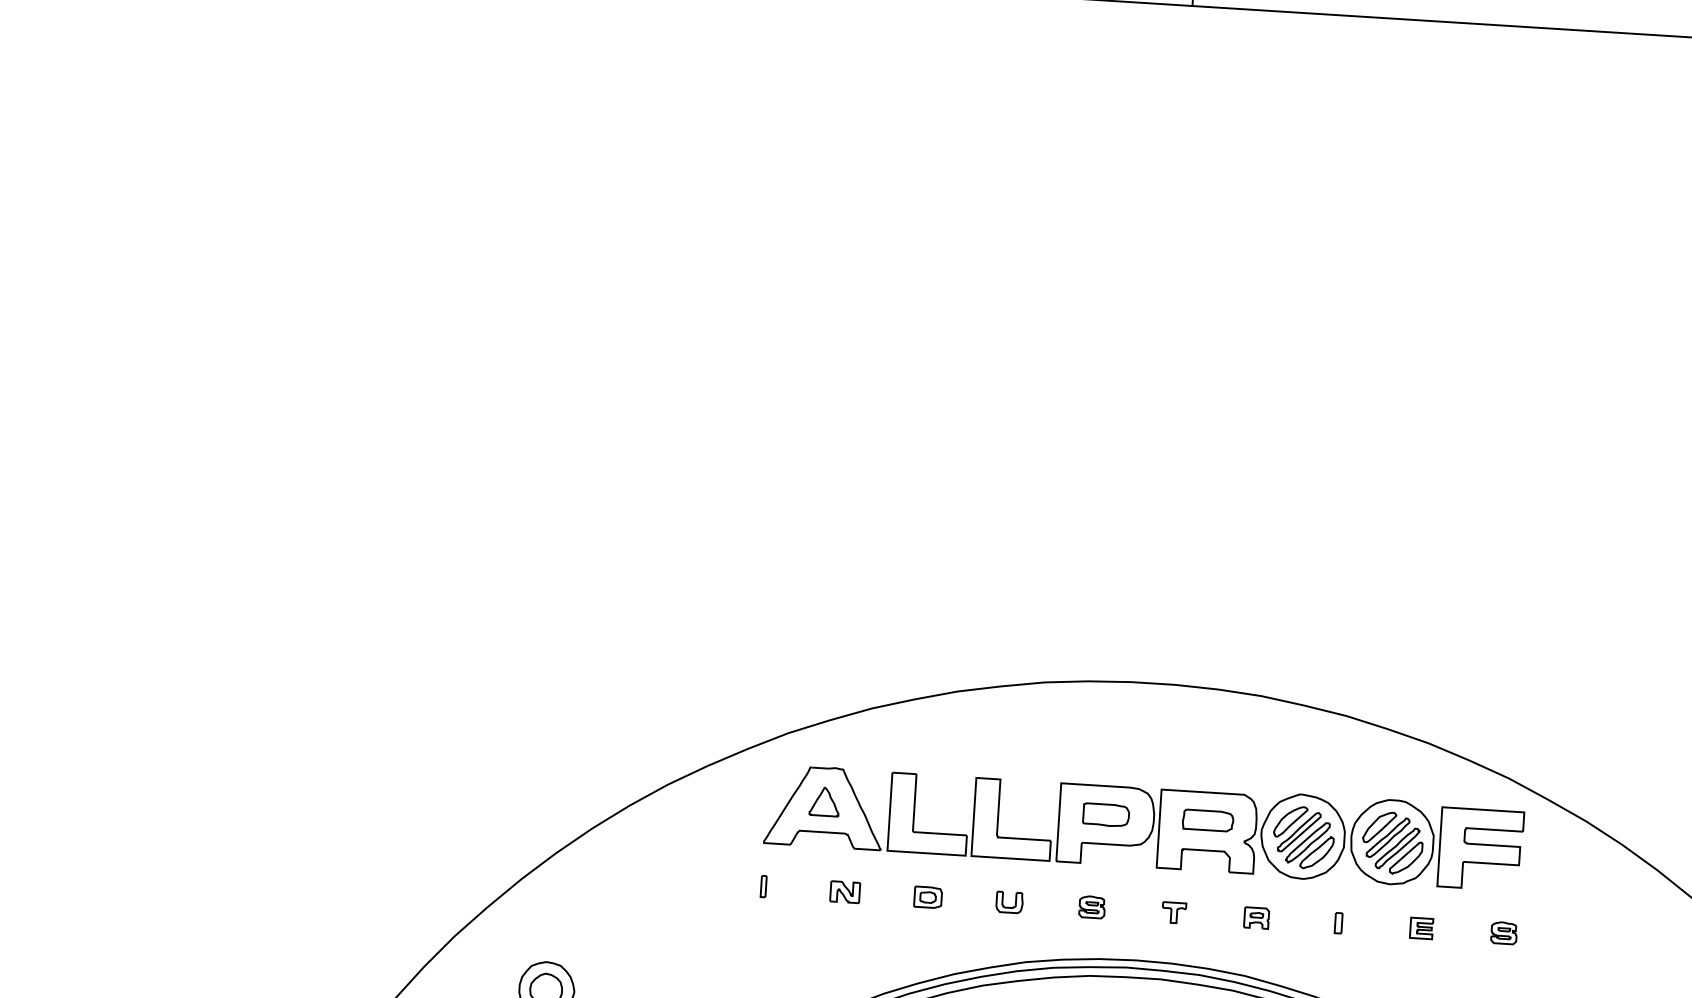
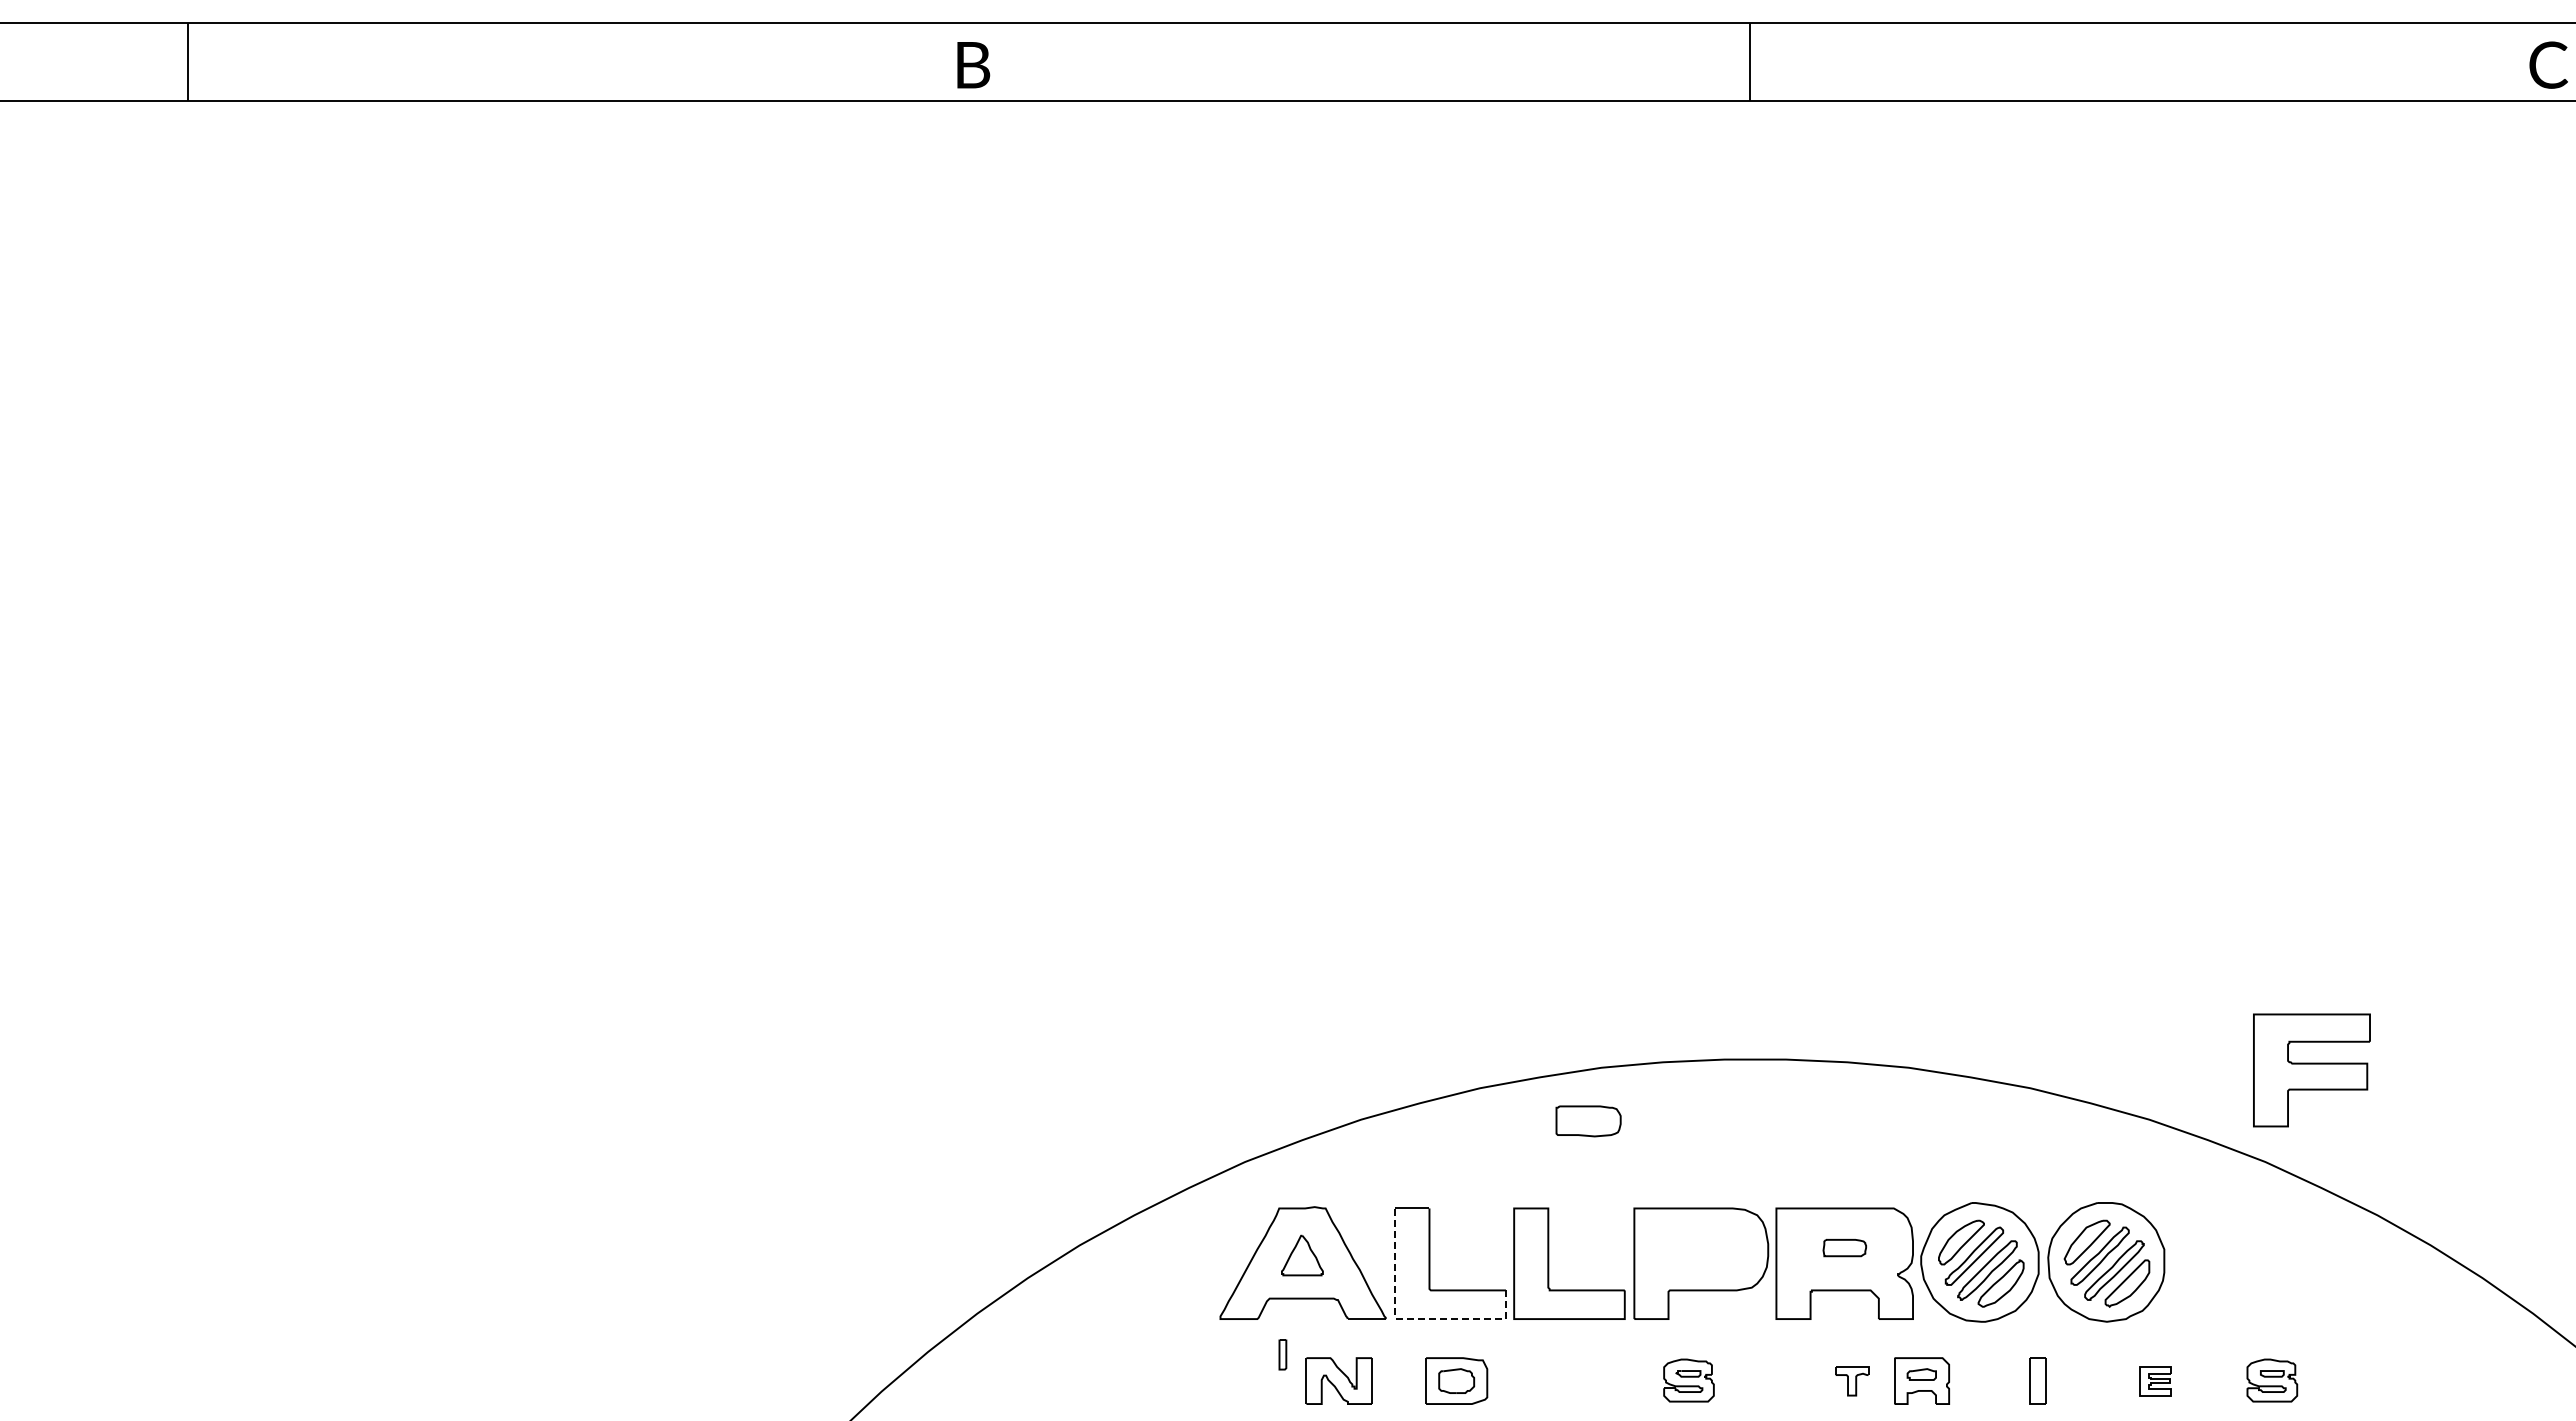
part: (1106, 815) -> (1588, 1121), moved
part: (1207, 820) -> (1844, 1247), size x0.6
part: (1480, 849) -> (2311, 1070), moved
line: (897, 851) -> (1409, 1319), solid -> dashed
part: (763, 886) -> (1282, 1354), moved
part: (845, 892) -> (1339, 1381), size x1.6
part: (927, 897) -> (1456, 1381), size x1.6
part: (1009, 902) -> (1571, 1381), removed
part: (1091, 907) -> (1688, 1380), size x1.4
part: (1174, 913) -> (1852, 1381), moved
part: (1256, 918) -> (1921, 1381), size x1.6
part: (1338, 923) -> (2037, 1381), size x1.6
part: (1503, 933) -> (2271, 1380), size x1.4

